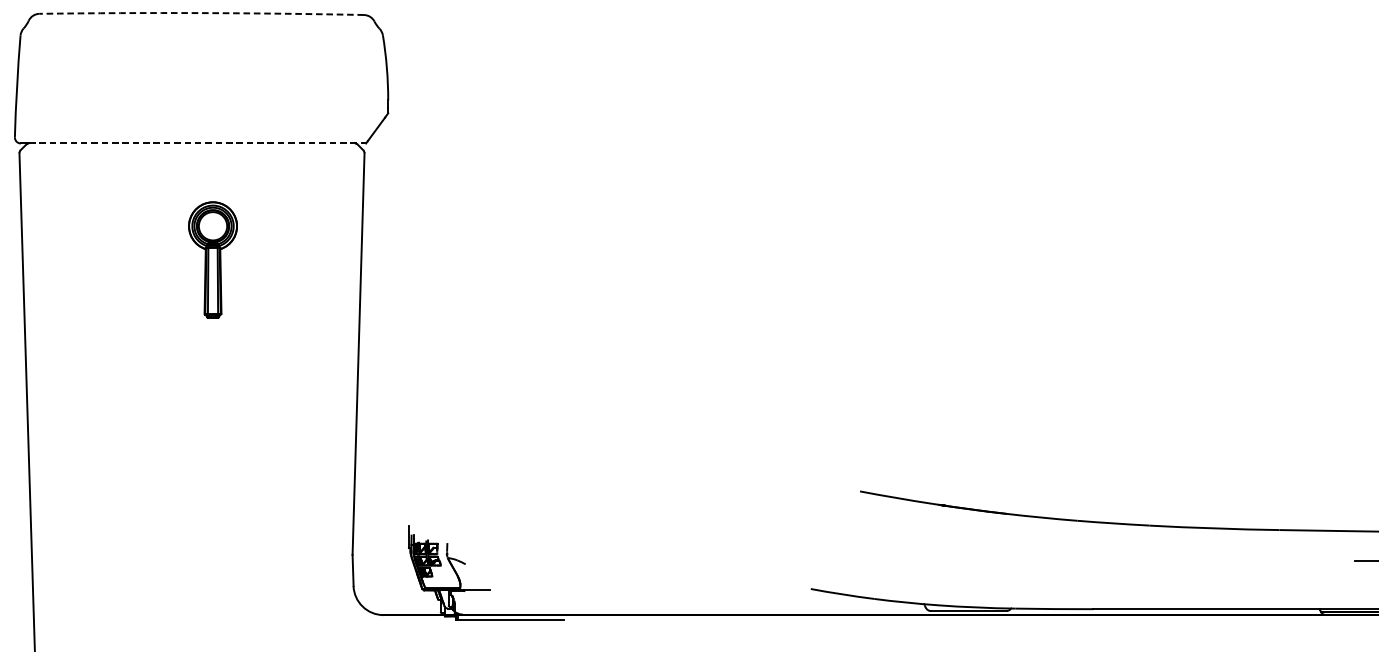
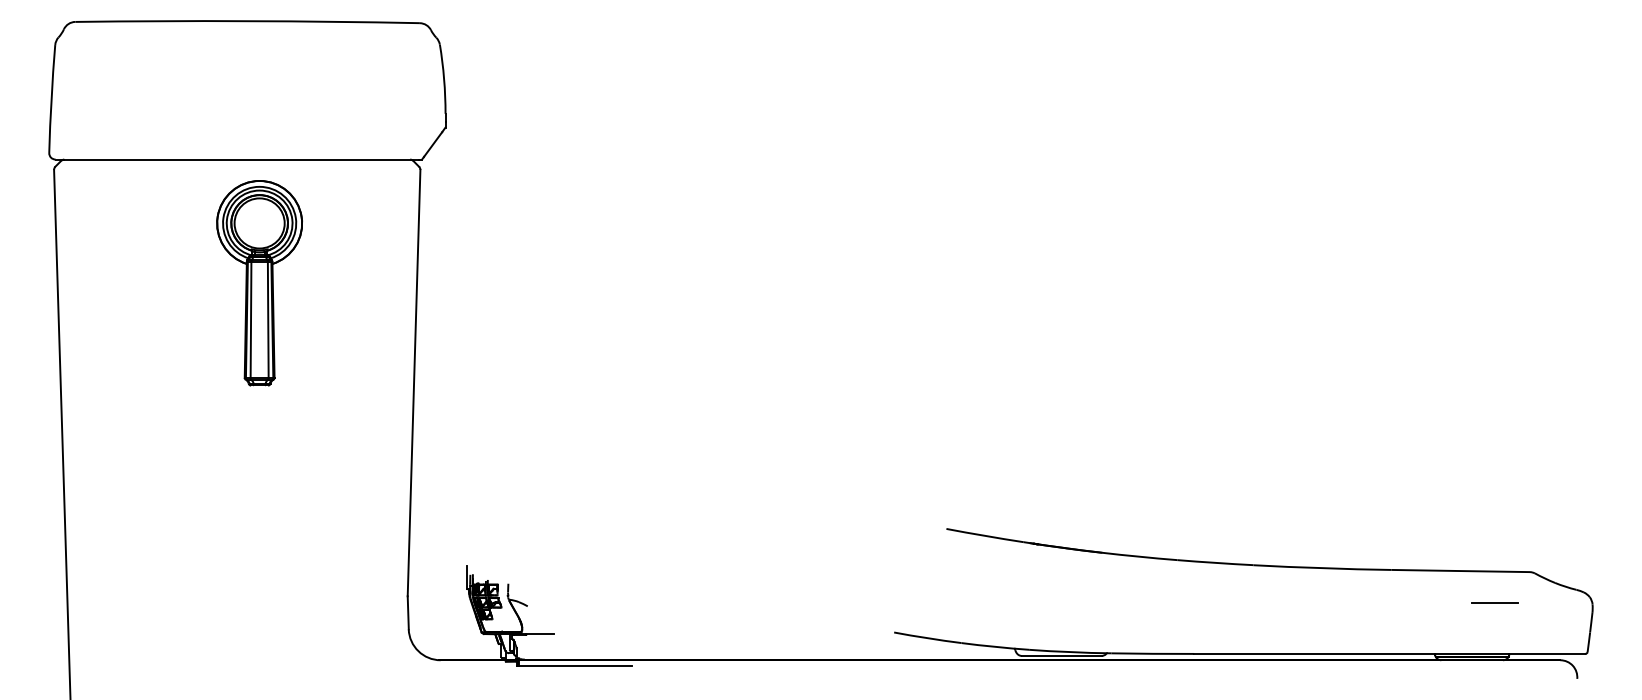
arc: (201, 13) -> (247, 21), dashed -> solid
line: (196, 143) -> (242, 159), dashed -> solid
part: (212, 260) -> (259, 283), size x1.67

